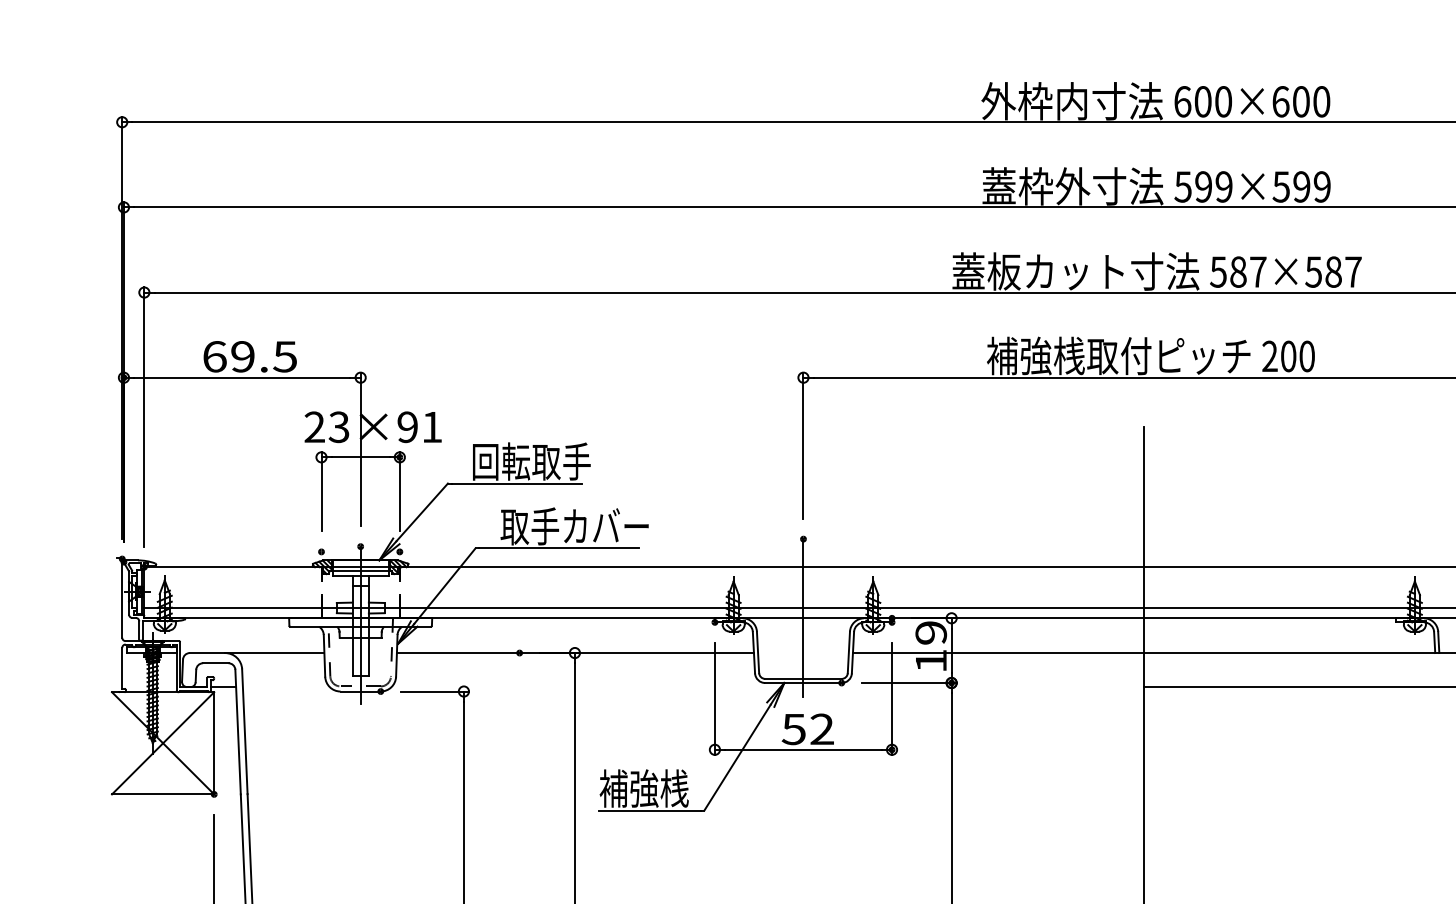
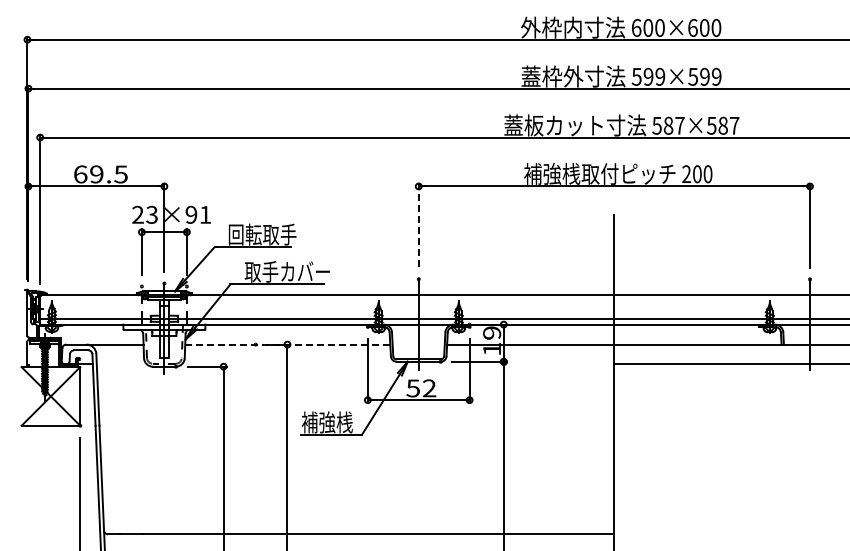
line: (803, 445) -> (418, 225), solid -> dashed
line: (574, 652) -> (287, 344), solid -> dashed

